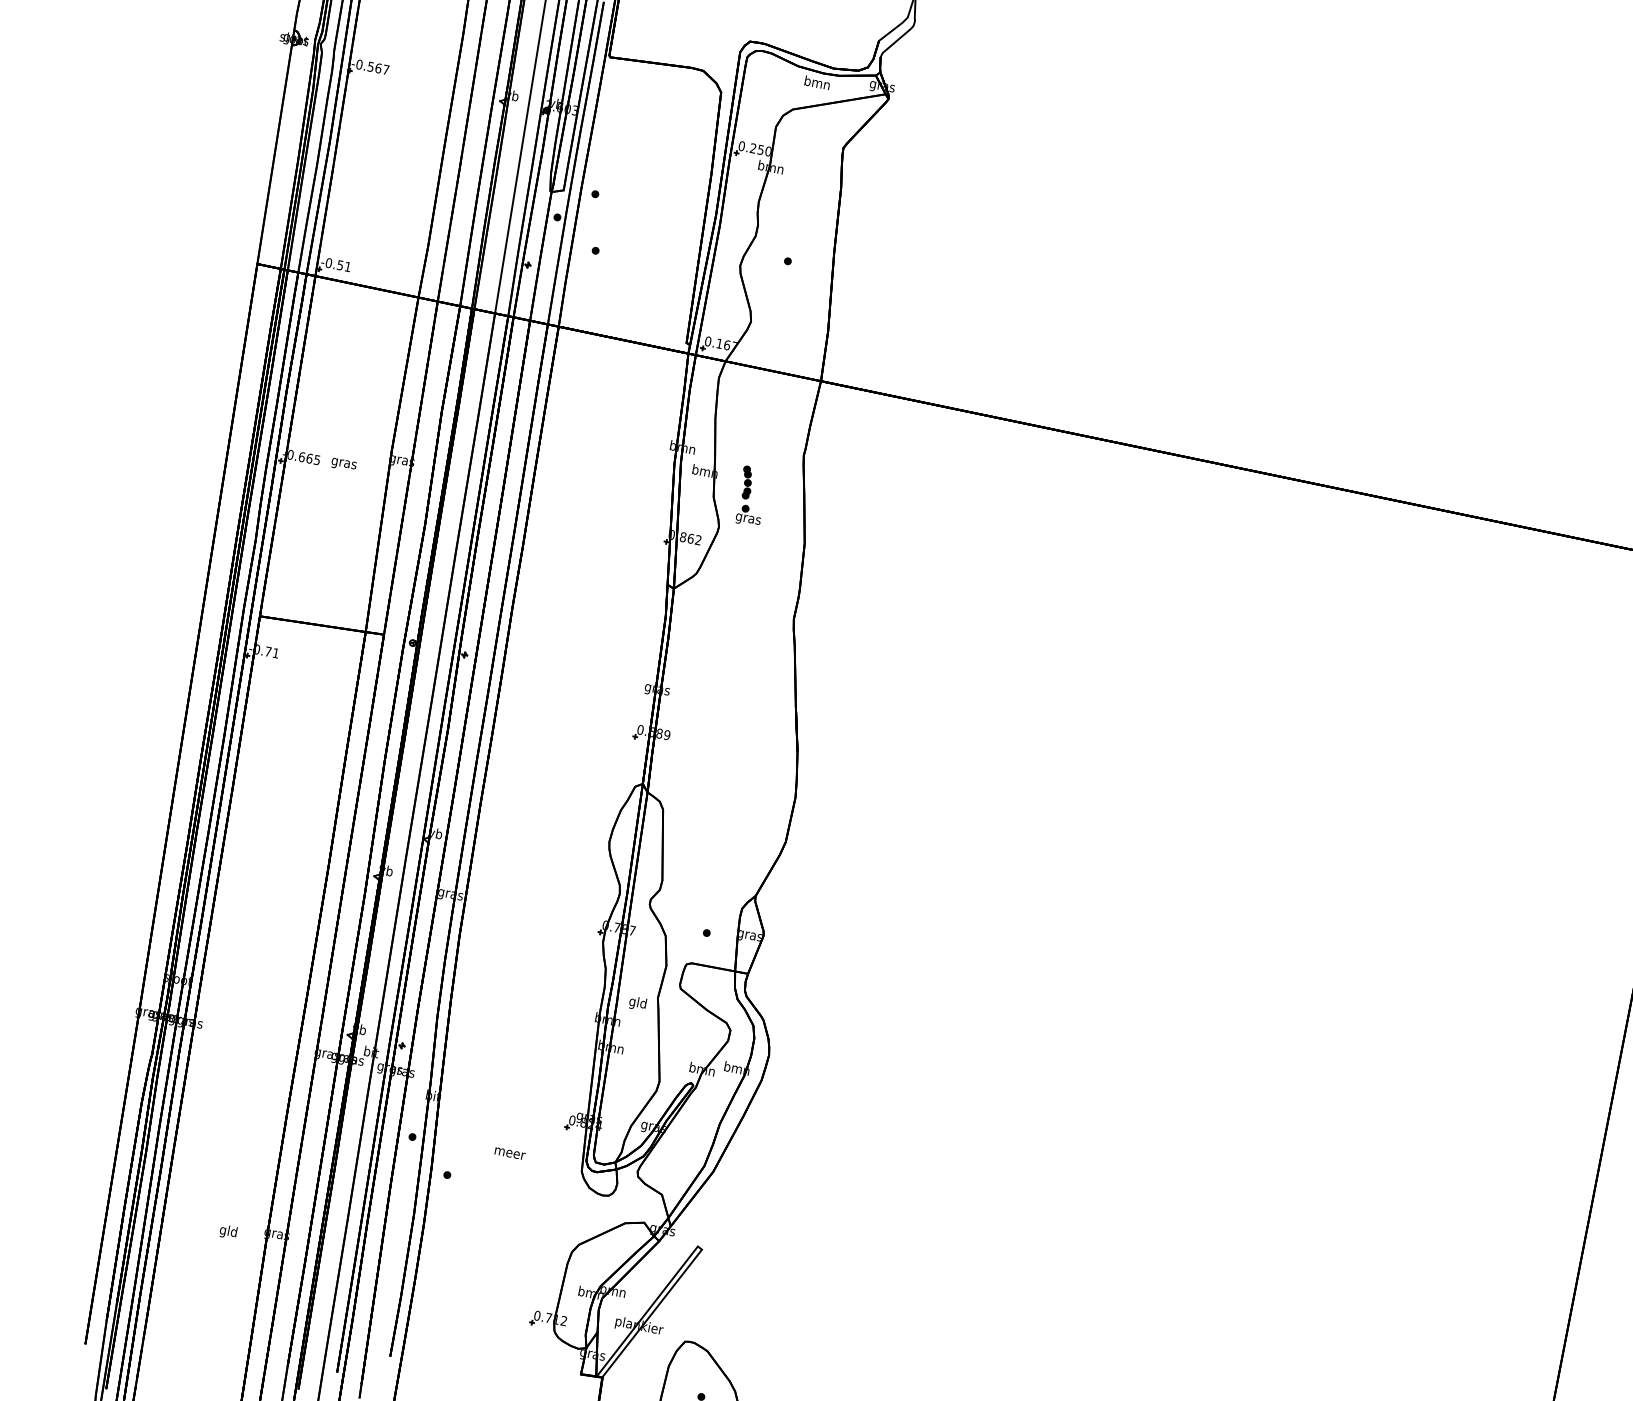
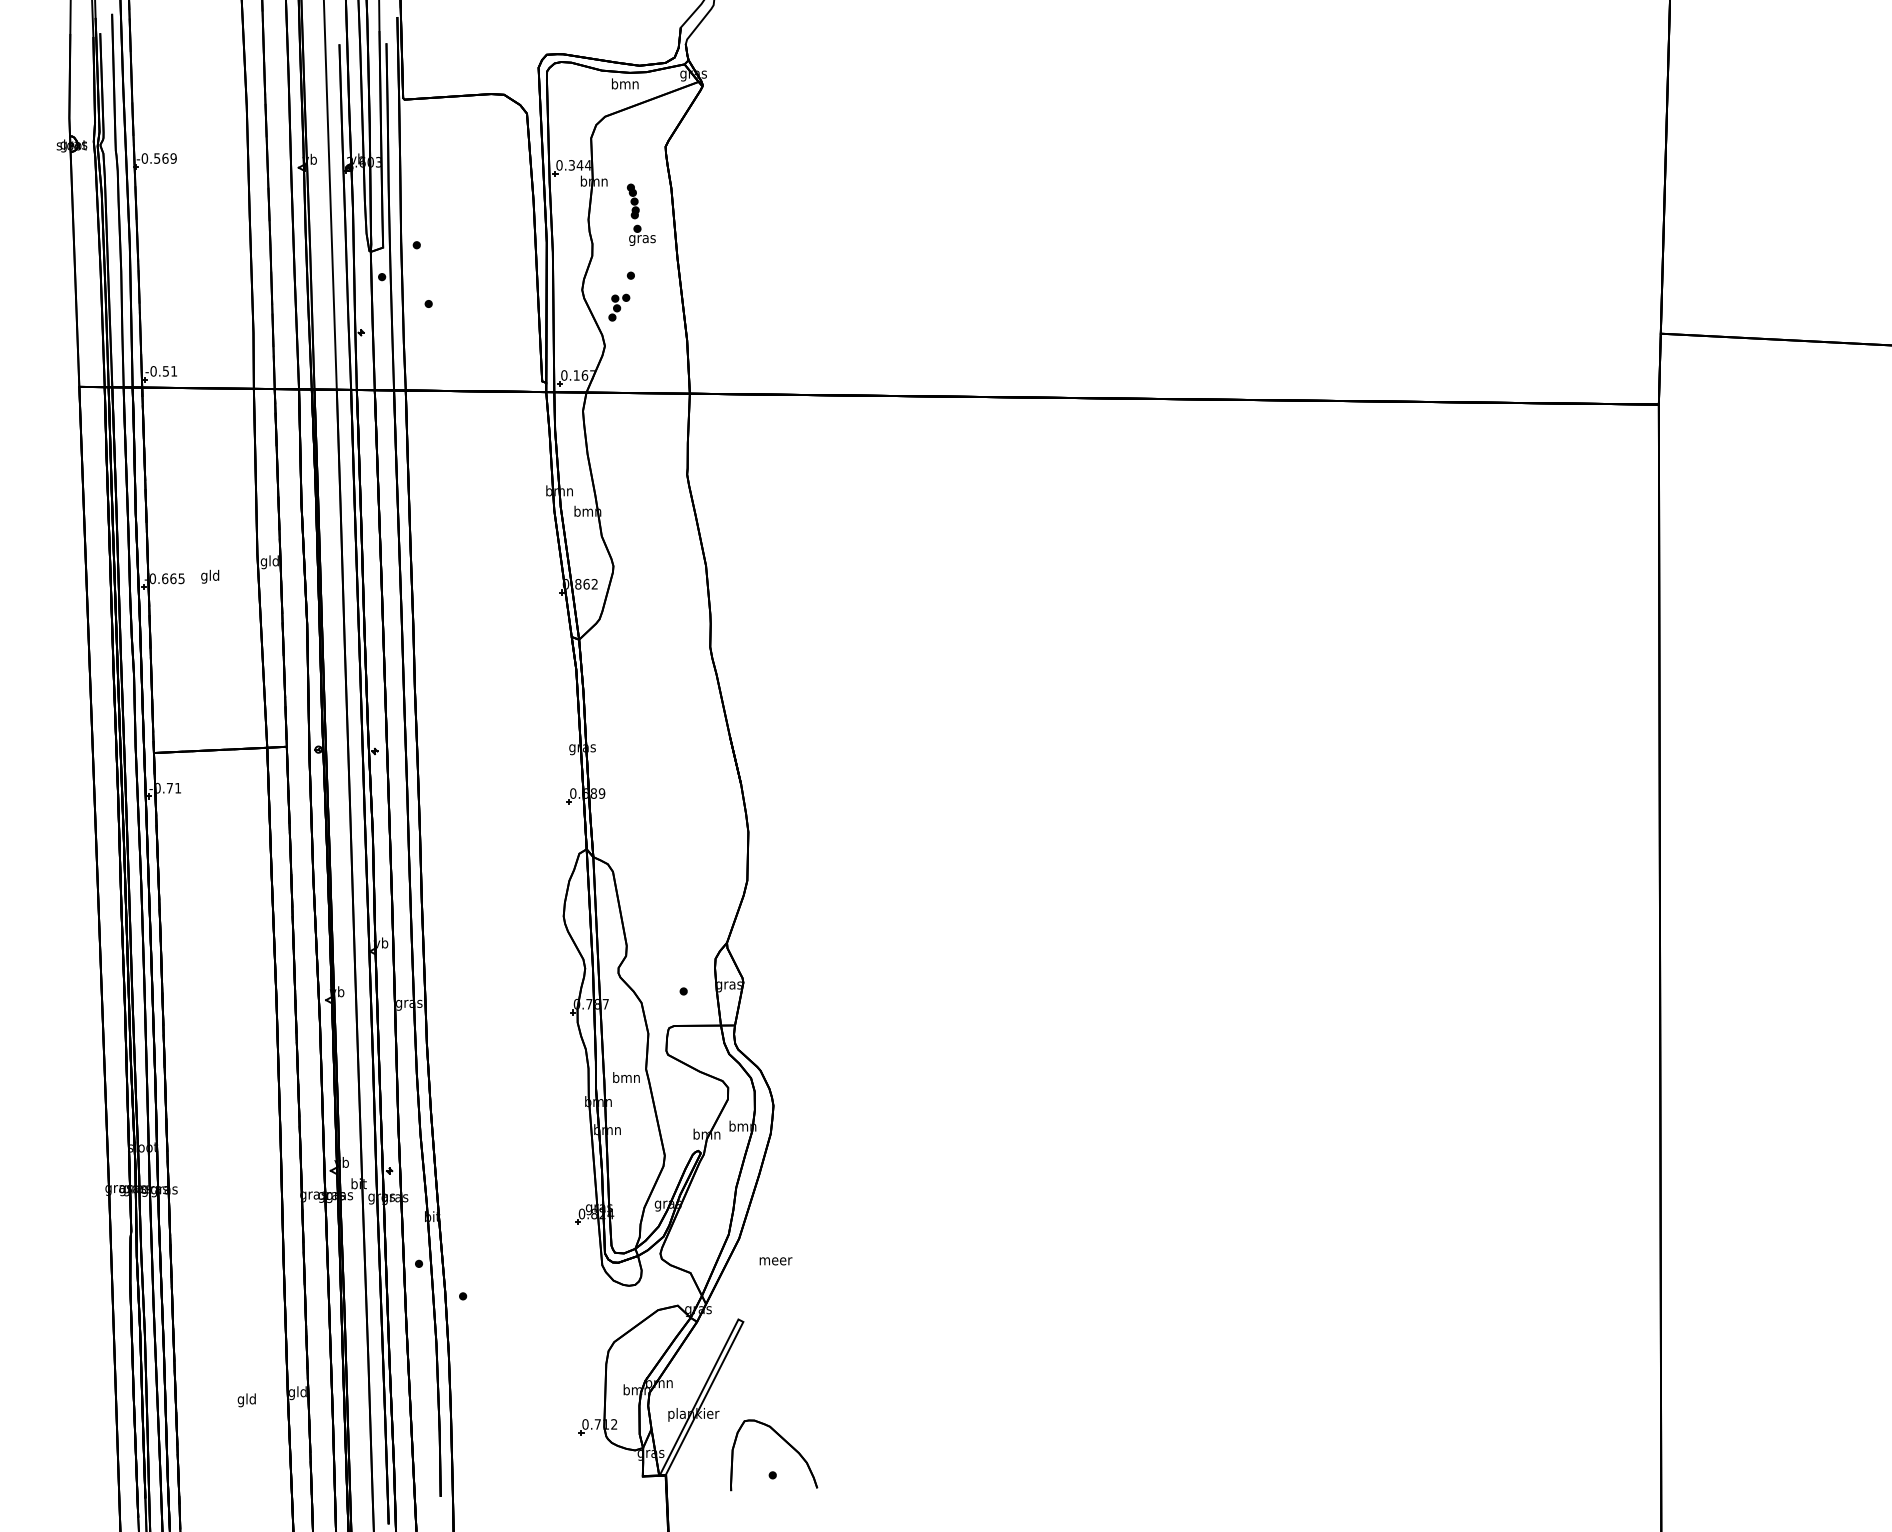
text: (385, 69) -> (173, 158), -0.567 -> -0.569
text: (760, 150) -> (579, 165), 0.250 -> 0.344
part: (771, 288) -> (619, 307), added
text: (401, 461) -> (269, 562), gras -> gld
text: (344, 463) -> (210, 576), gras -> gld
part: (751, 495) -> (640, 214), moved
text: (638, 1003) -> (626, 1078), gld -> bmn
text: (509, 1153) -> (775, 1261), moved
text: (276, 1234) -> (297, 1393), gras -> gld

